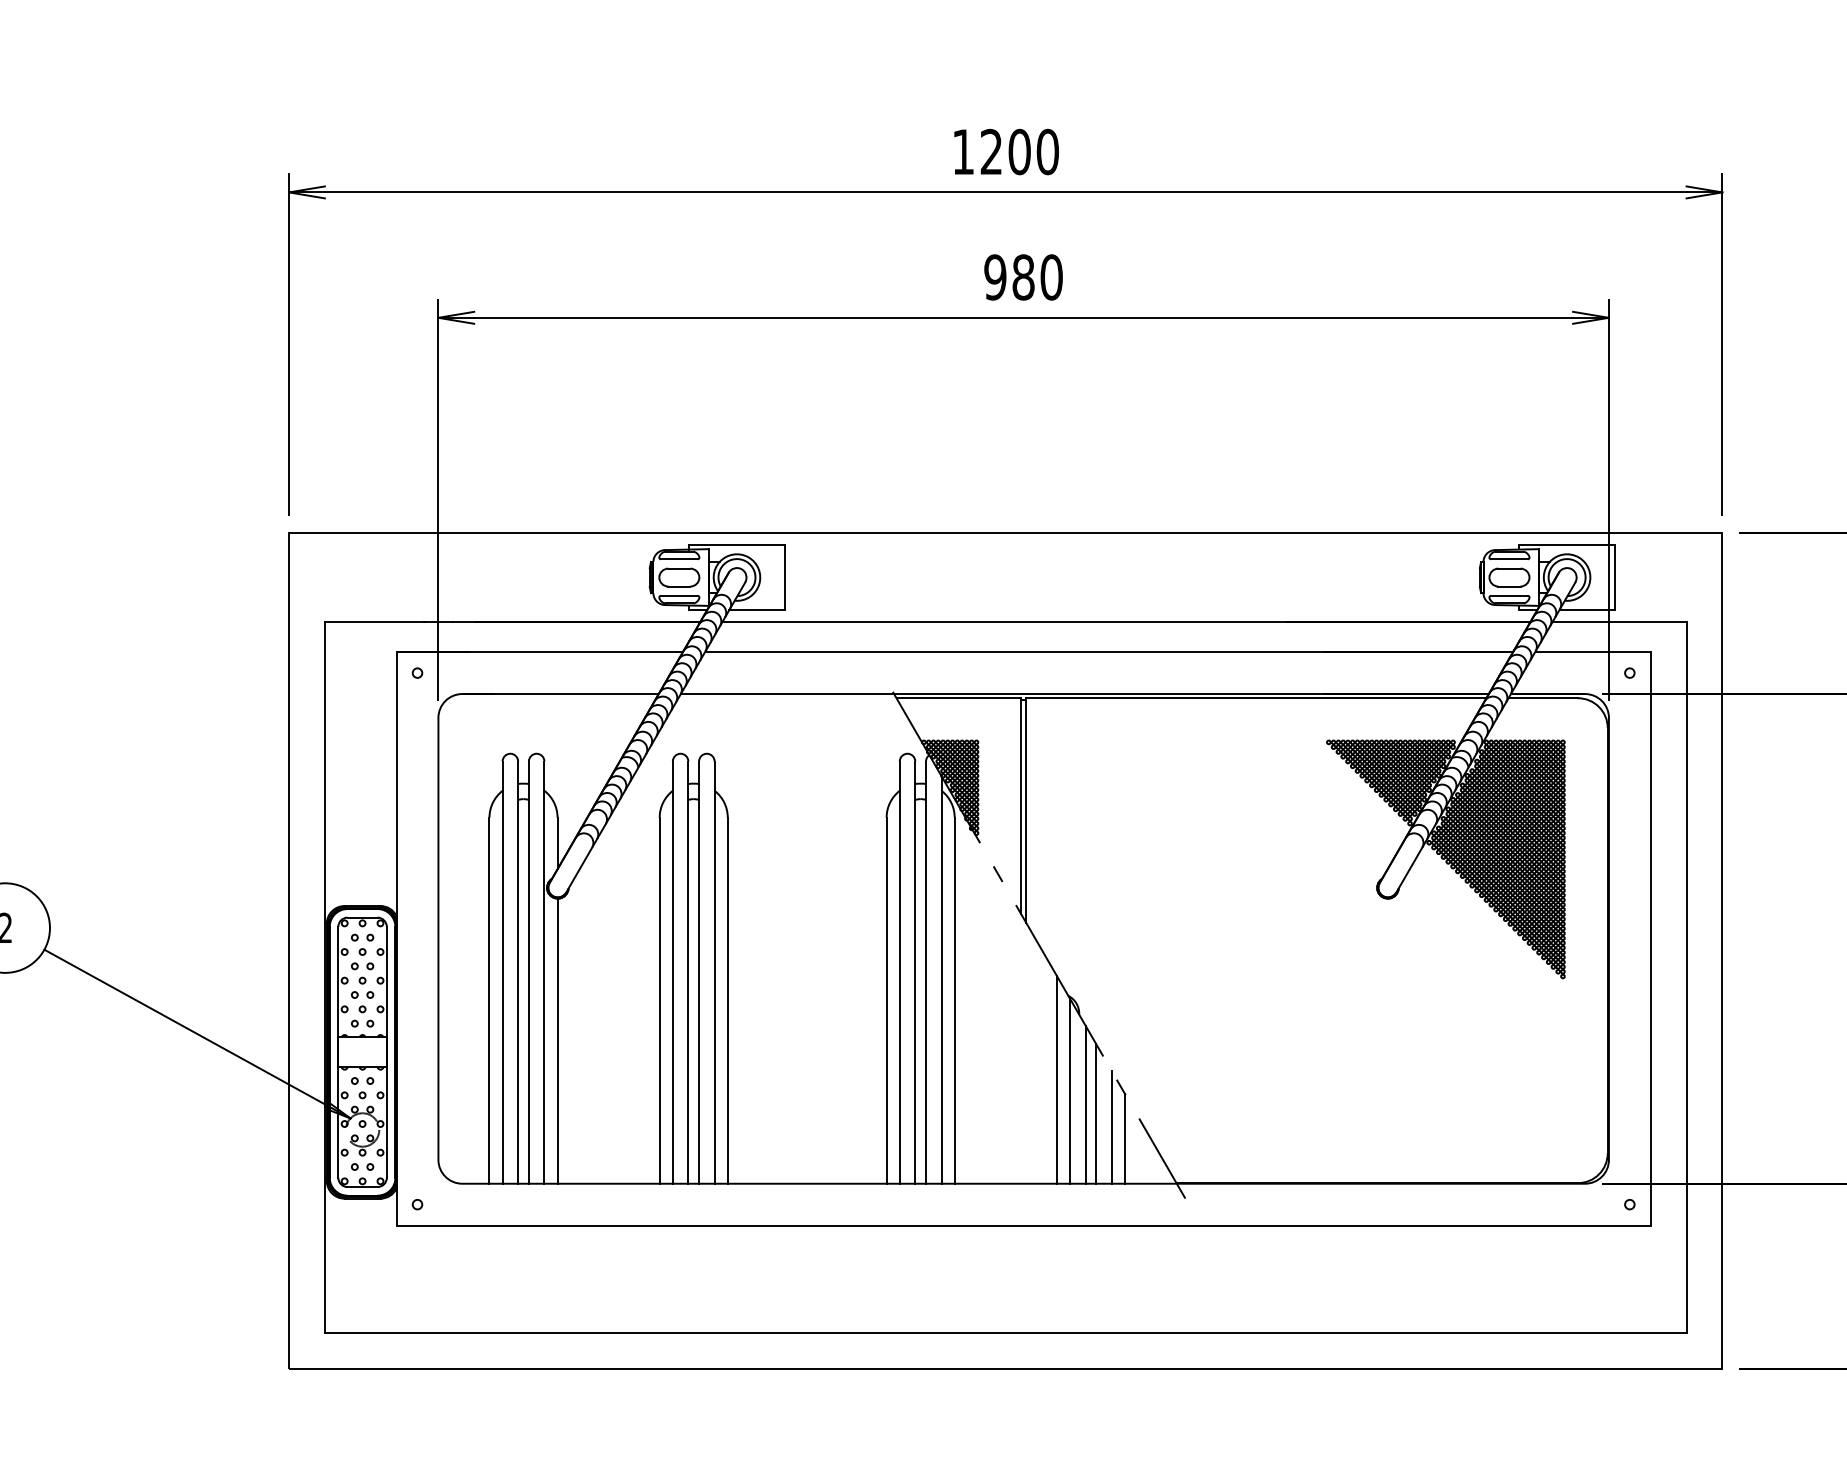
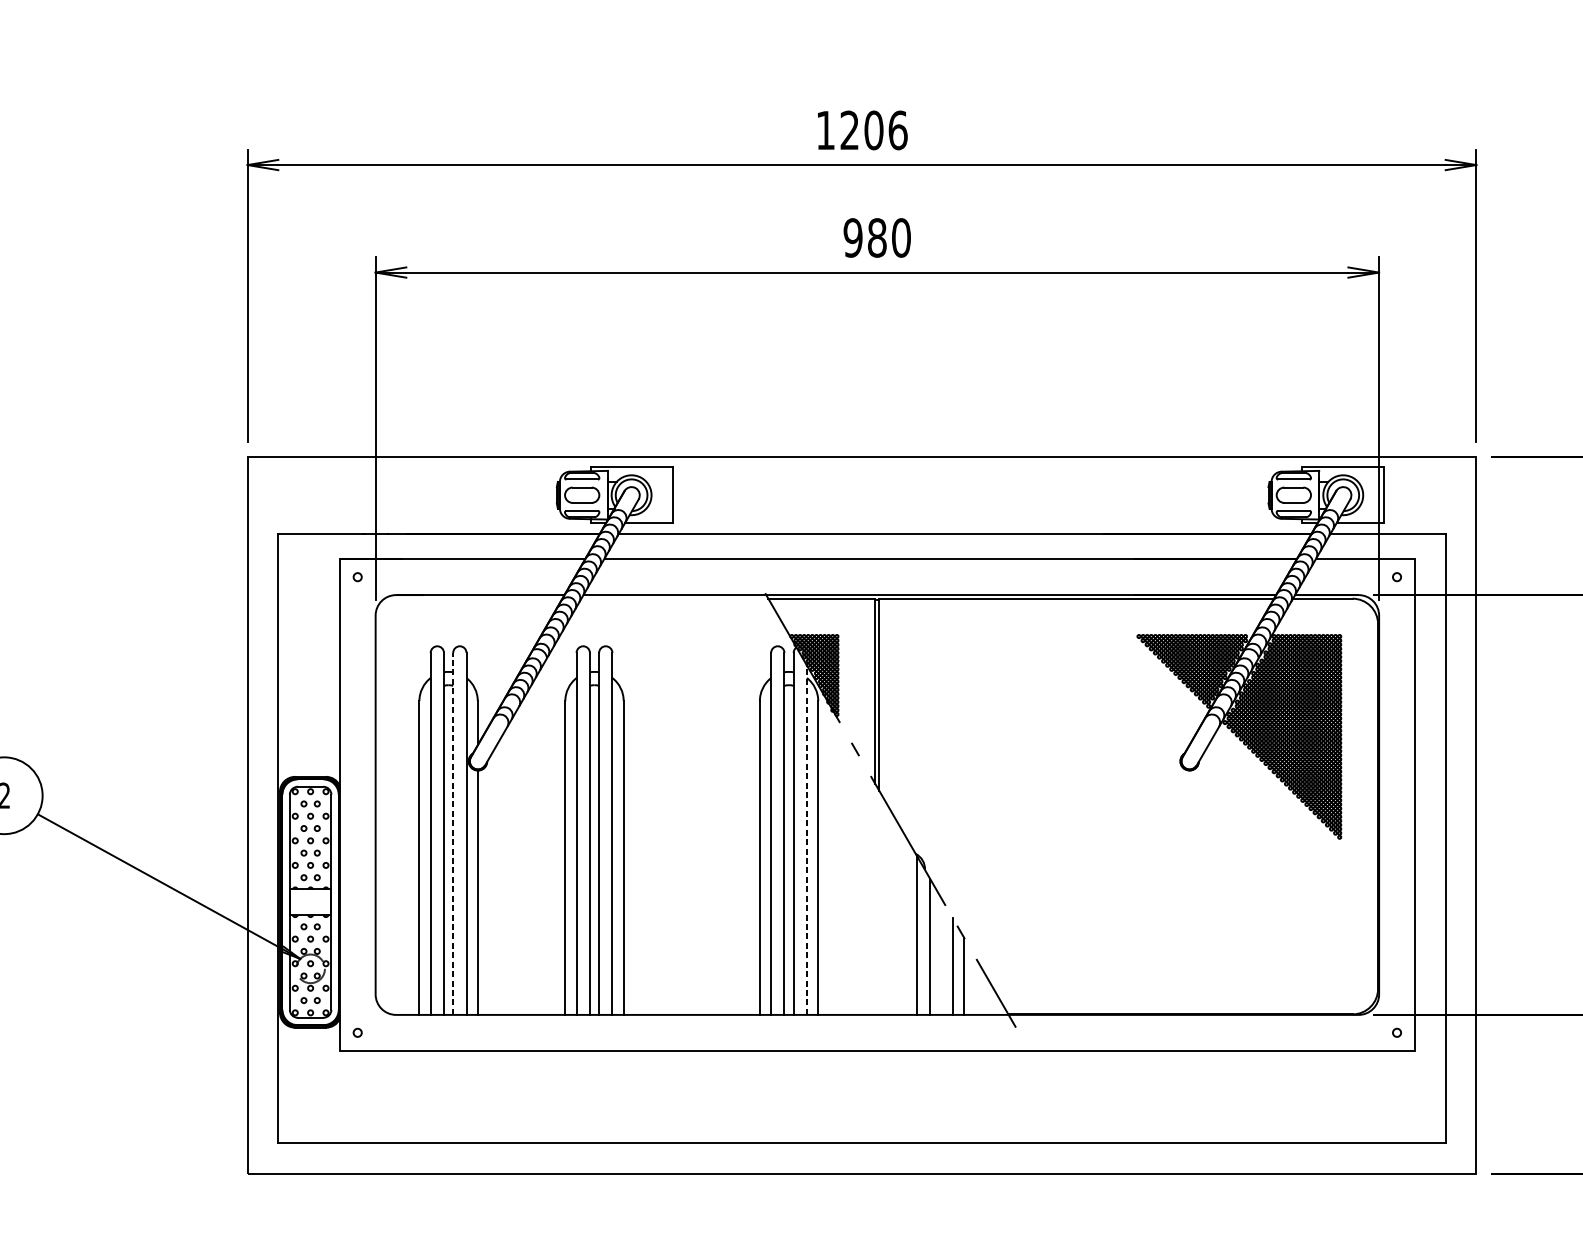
text: (1047, 151) -> (897, 129), 1200 -> 1206
line: (528, 972) -> (452, 833), solid -> dashed
line: (941, 980) -> (806, 840), solid -> dashed
line: (1056, 1079) -> (905, 925), removed
line: (1096, 1113) -> (939, 954), removed

